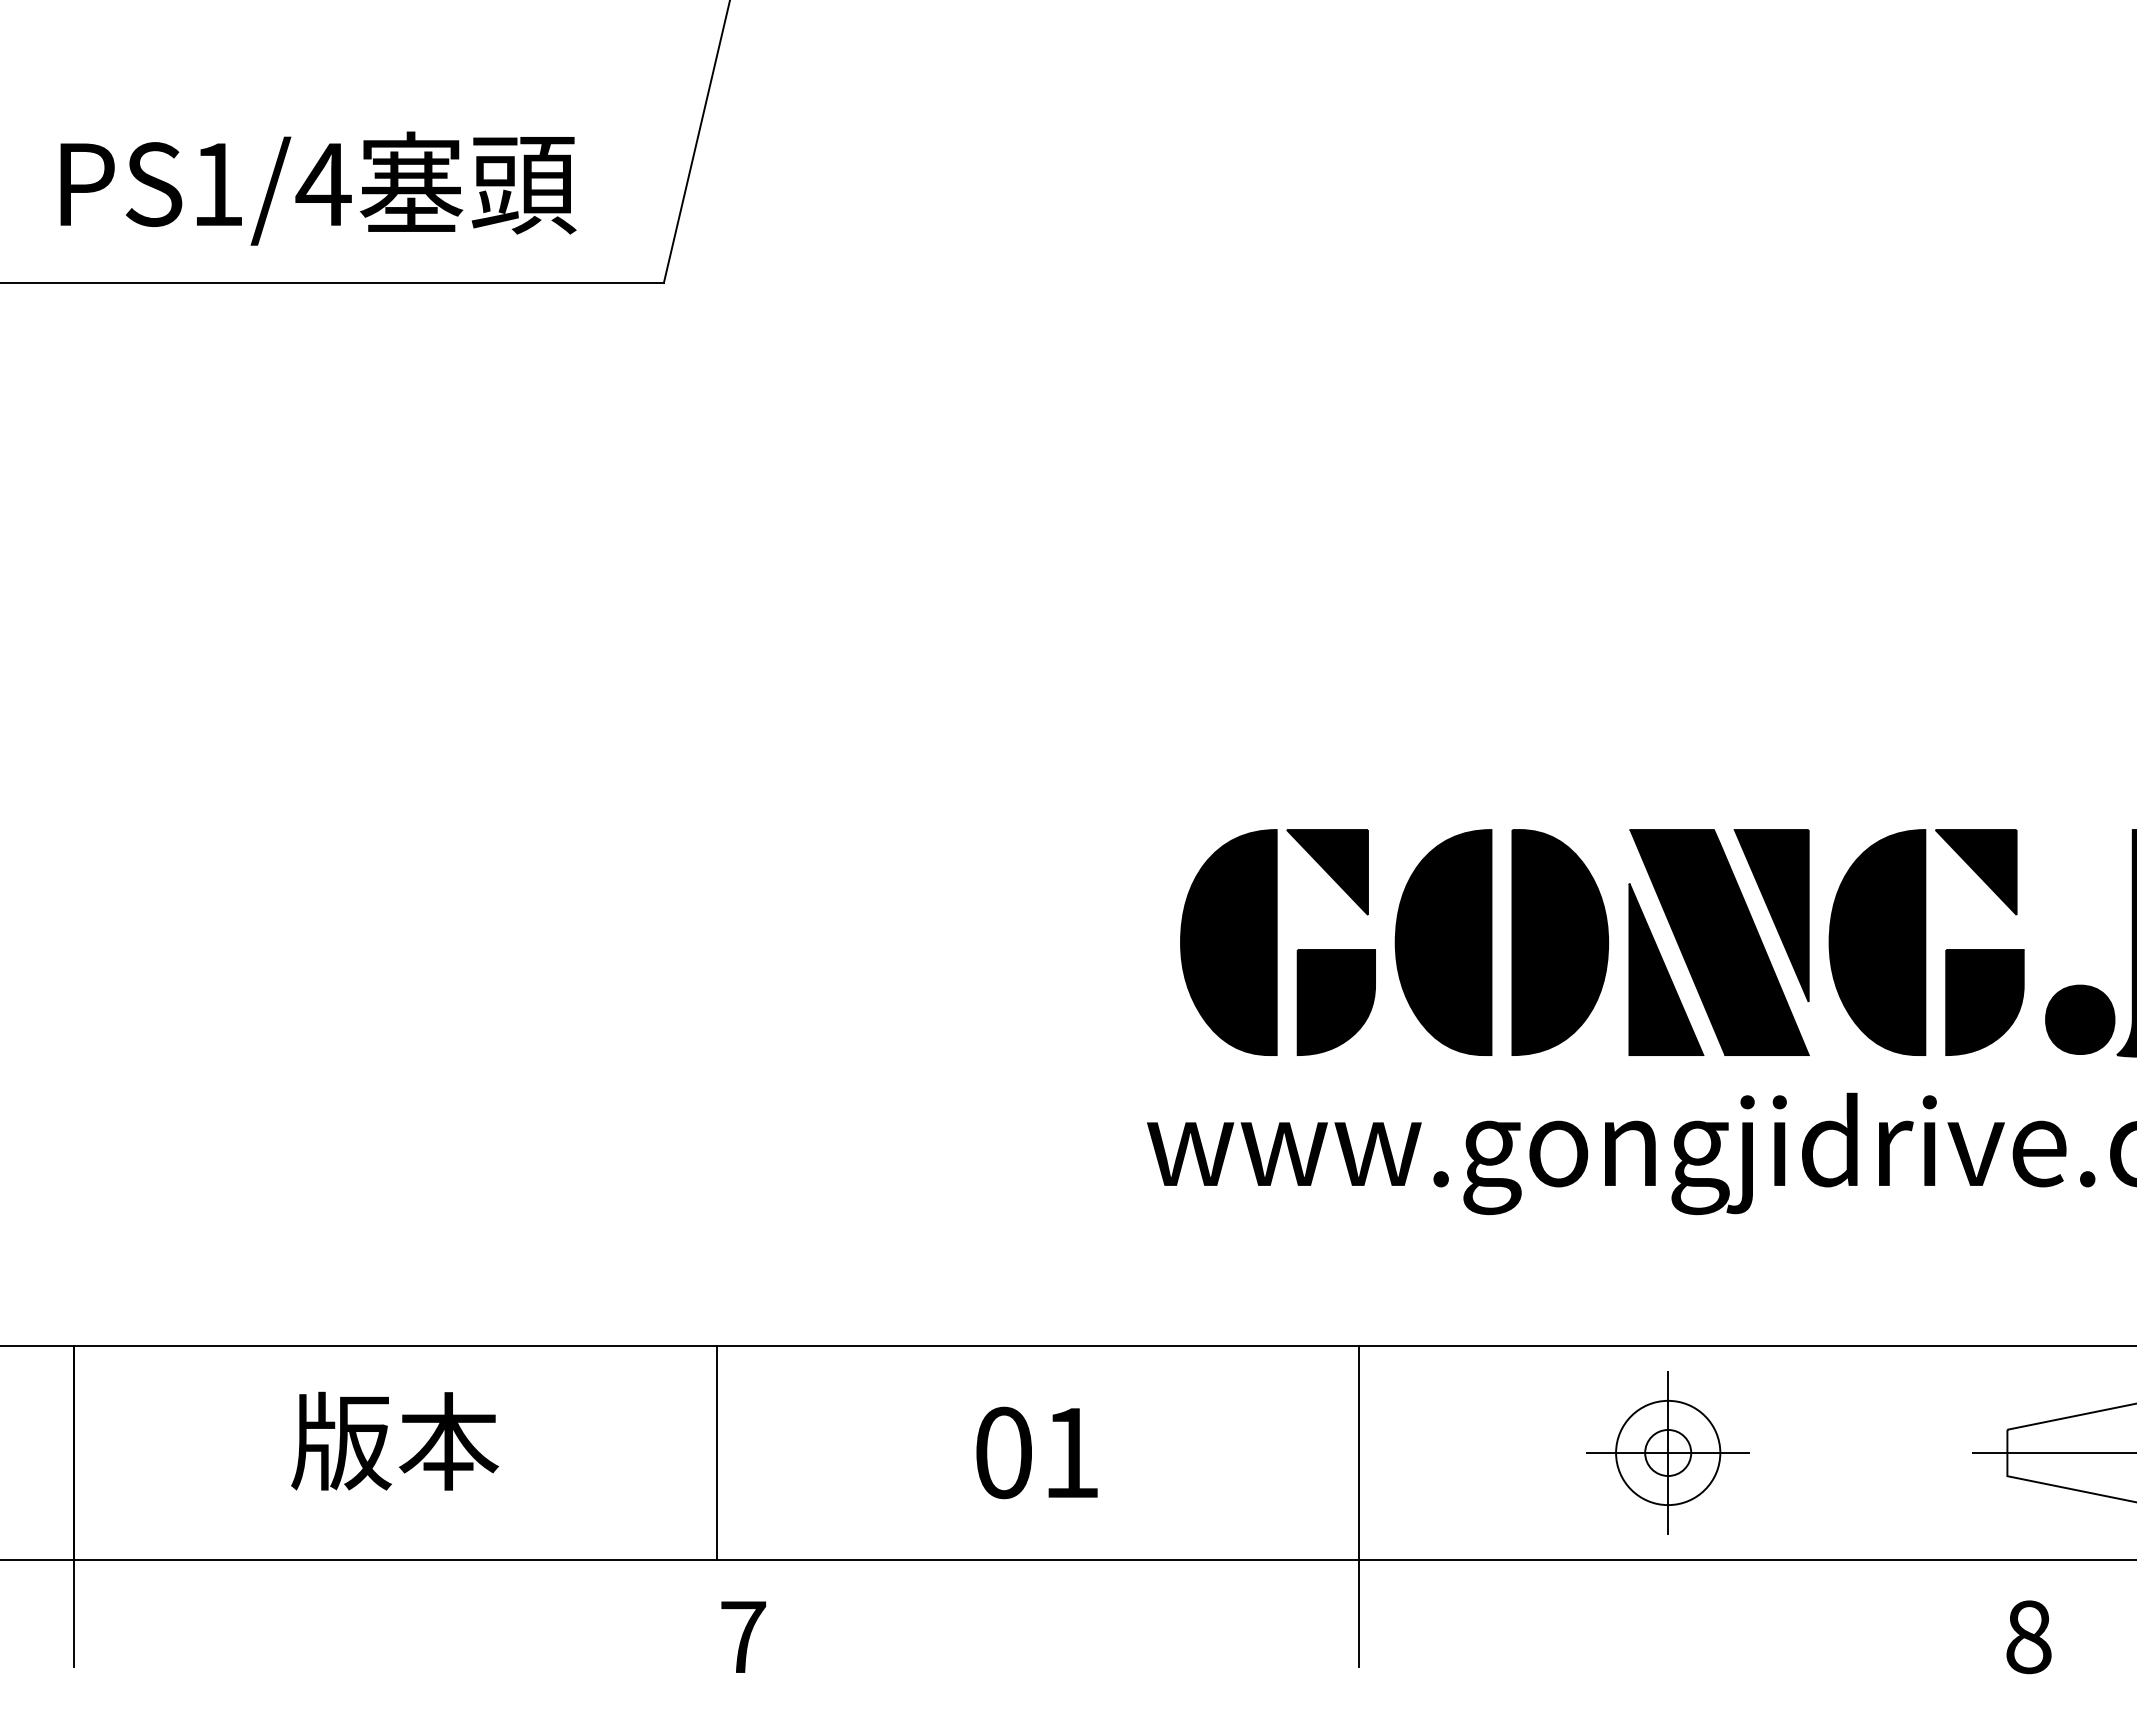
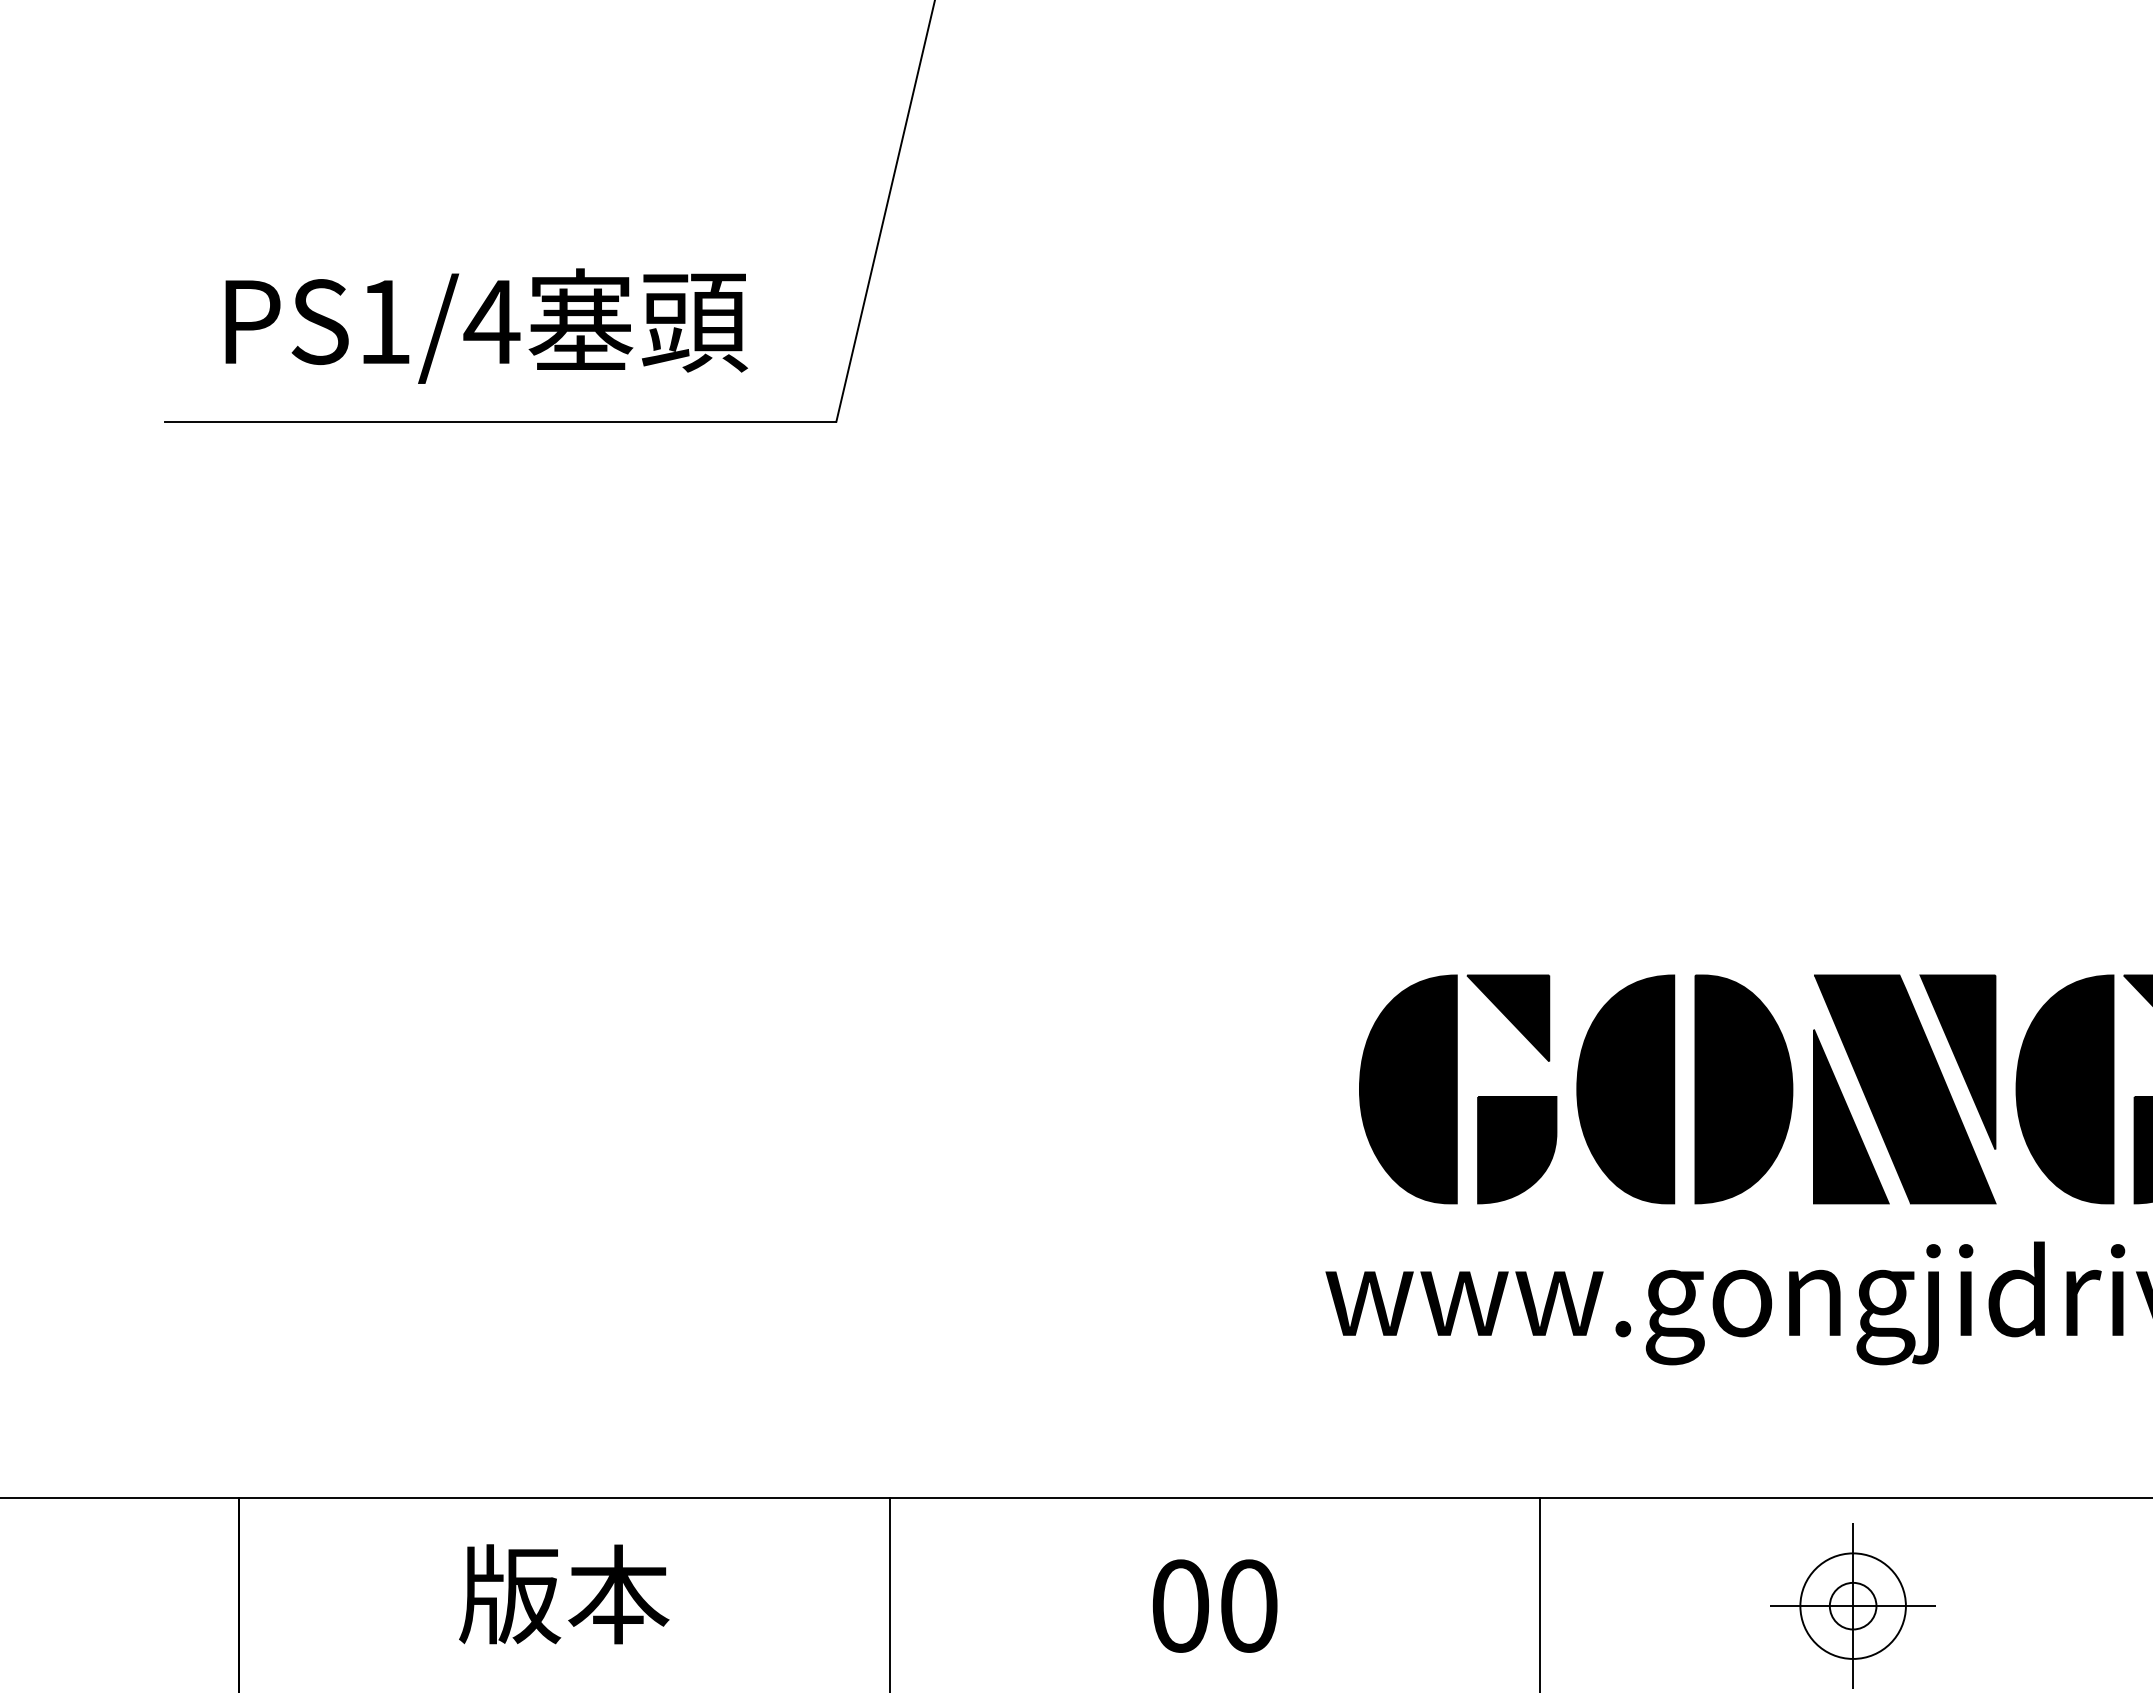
text: (1071, 1452) -> (1249, 1605), 01 -> 00

